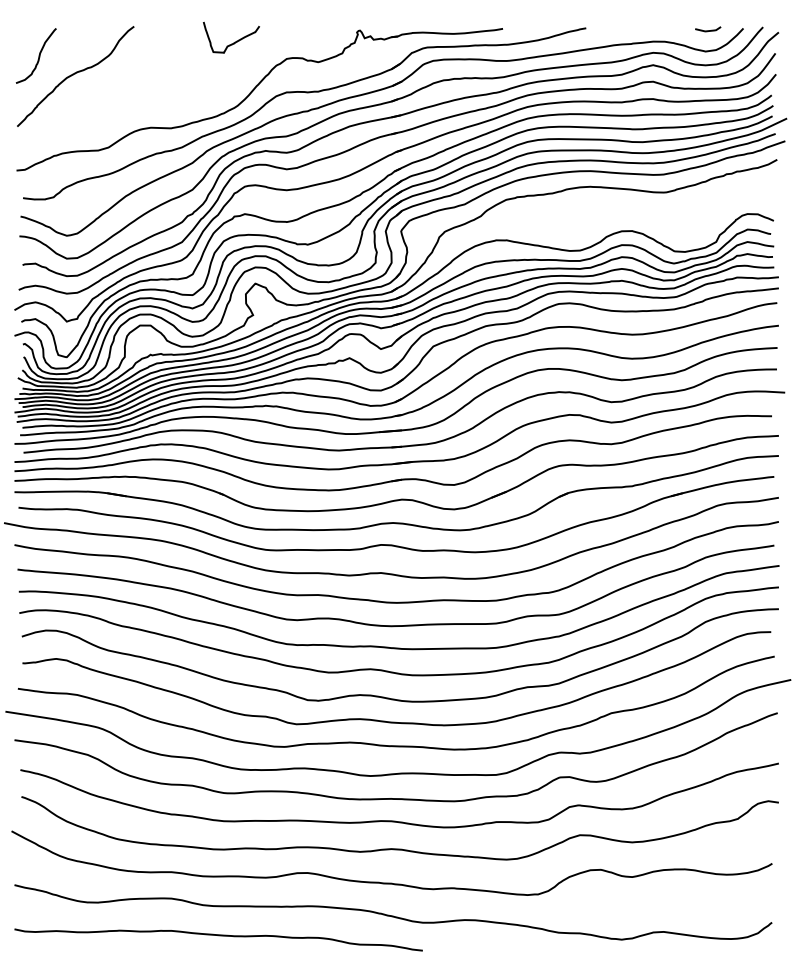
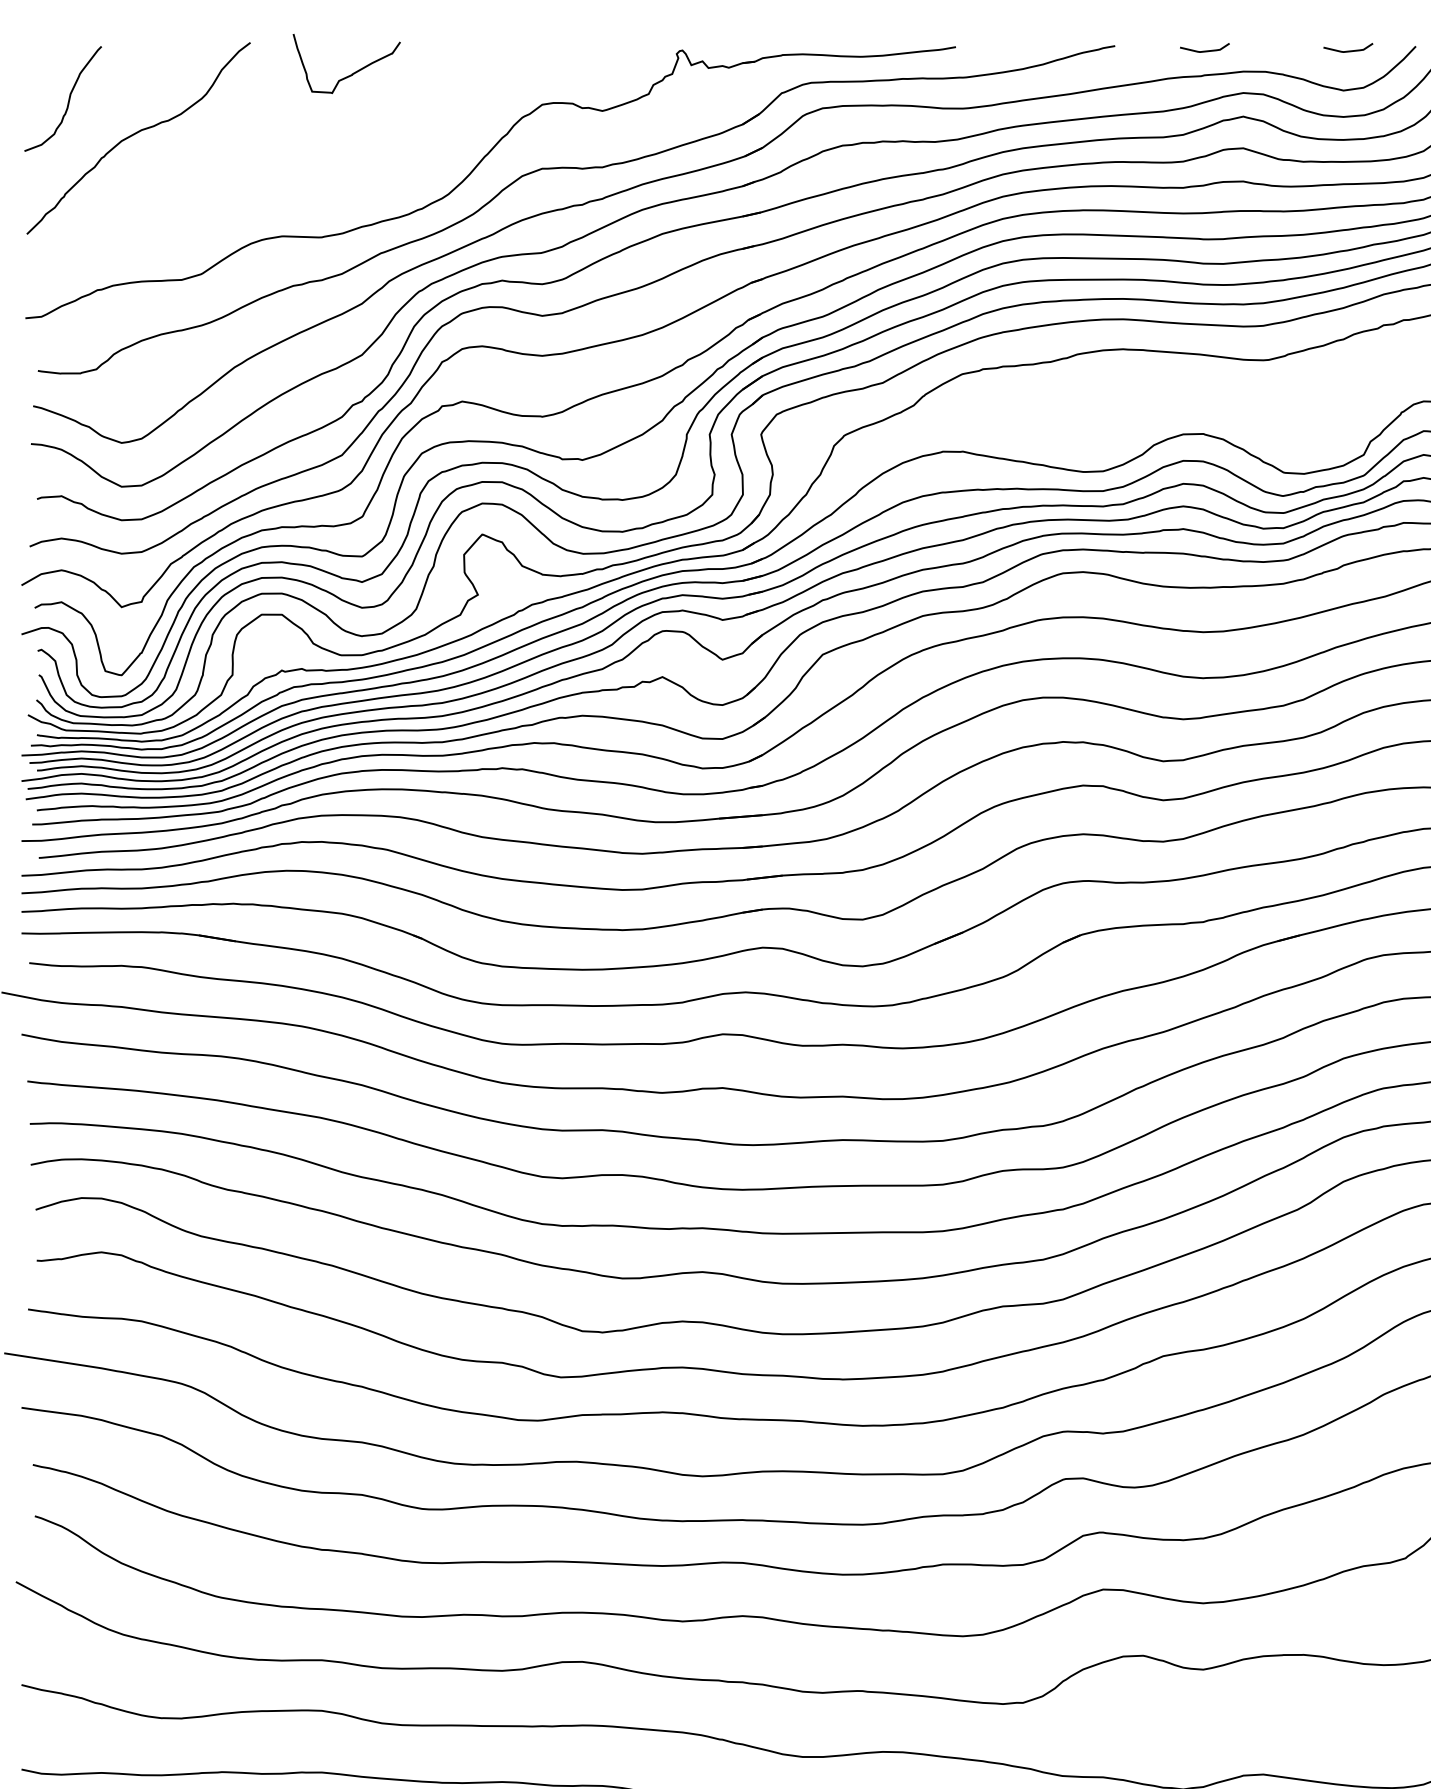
curve: (633, 30) -> (1205, 50), added
curve: (233, 42) -> (350, 73), moved

